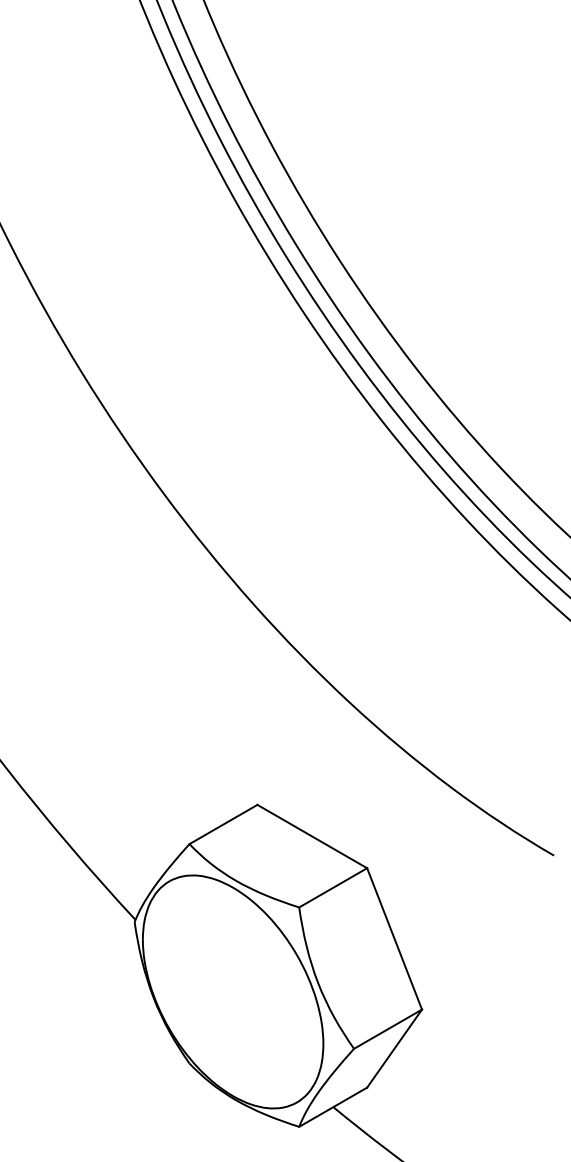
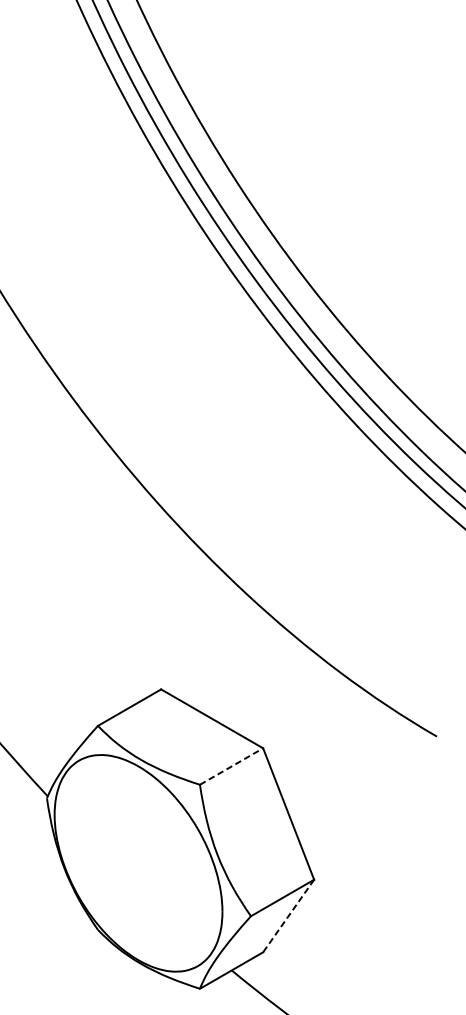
line: (333, 887) -> (231, 766), solid -> dashed
line: (394, 1048) -> (288, 915), solid -> dashed

